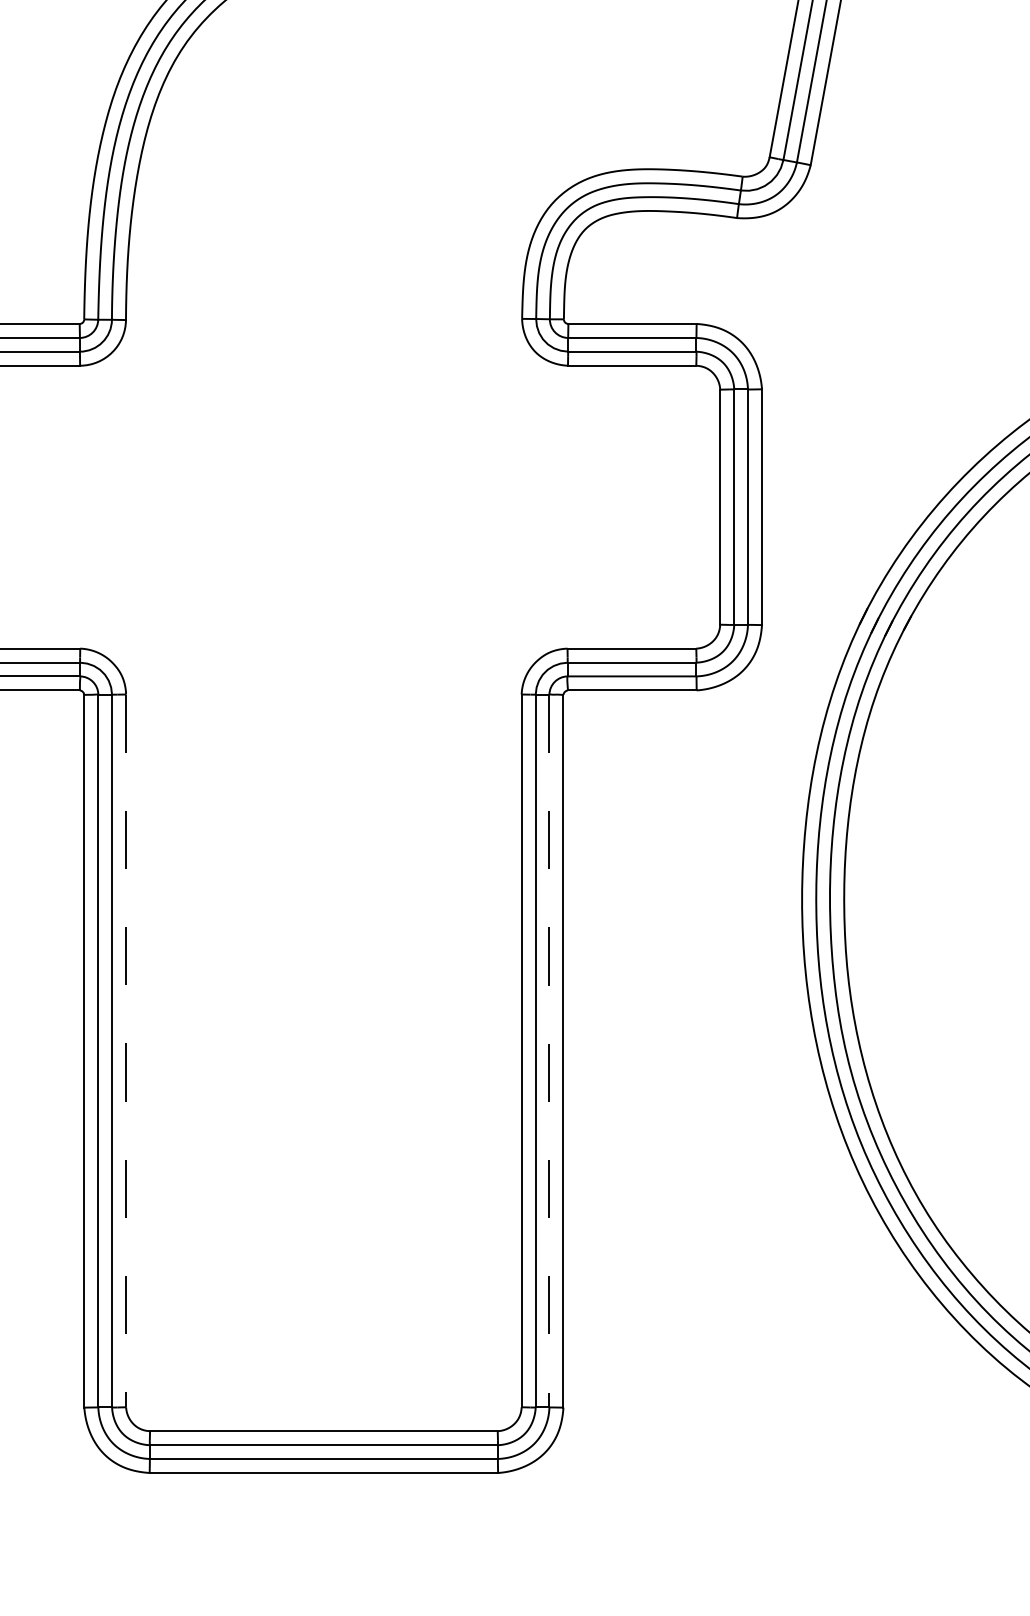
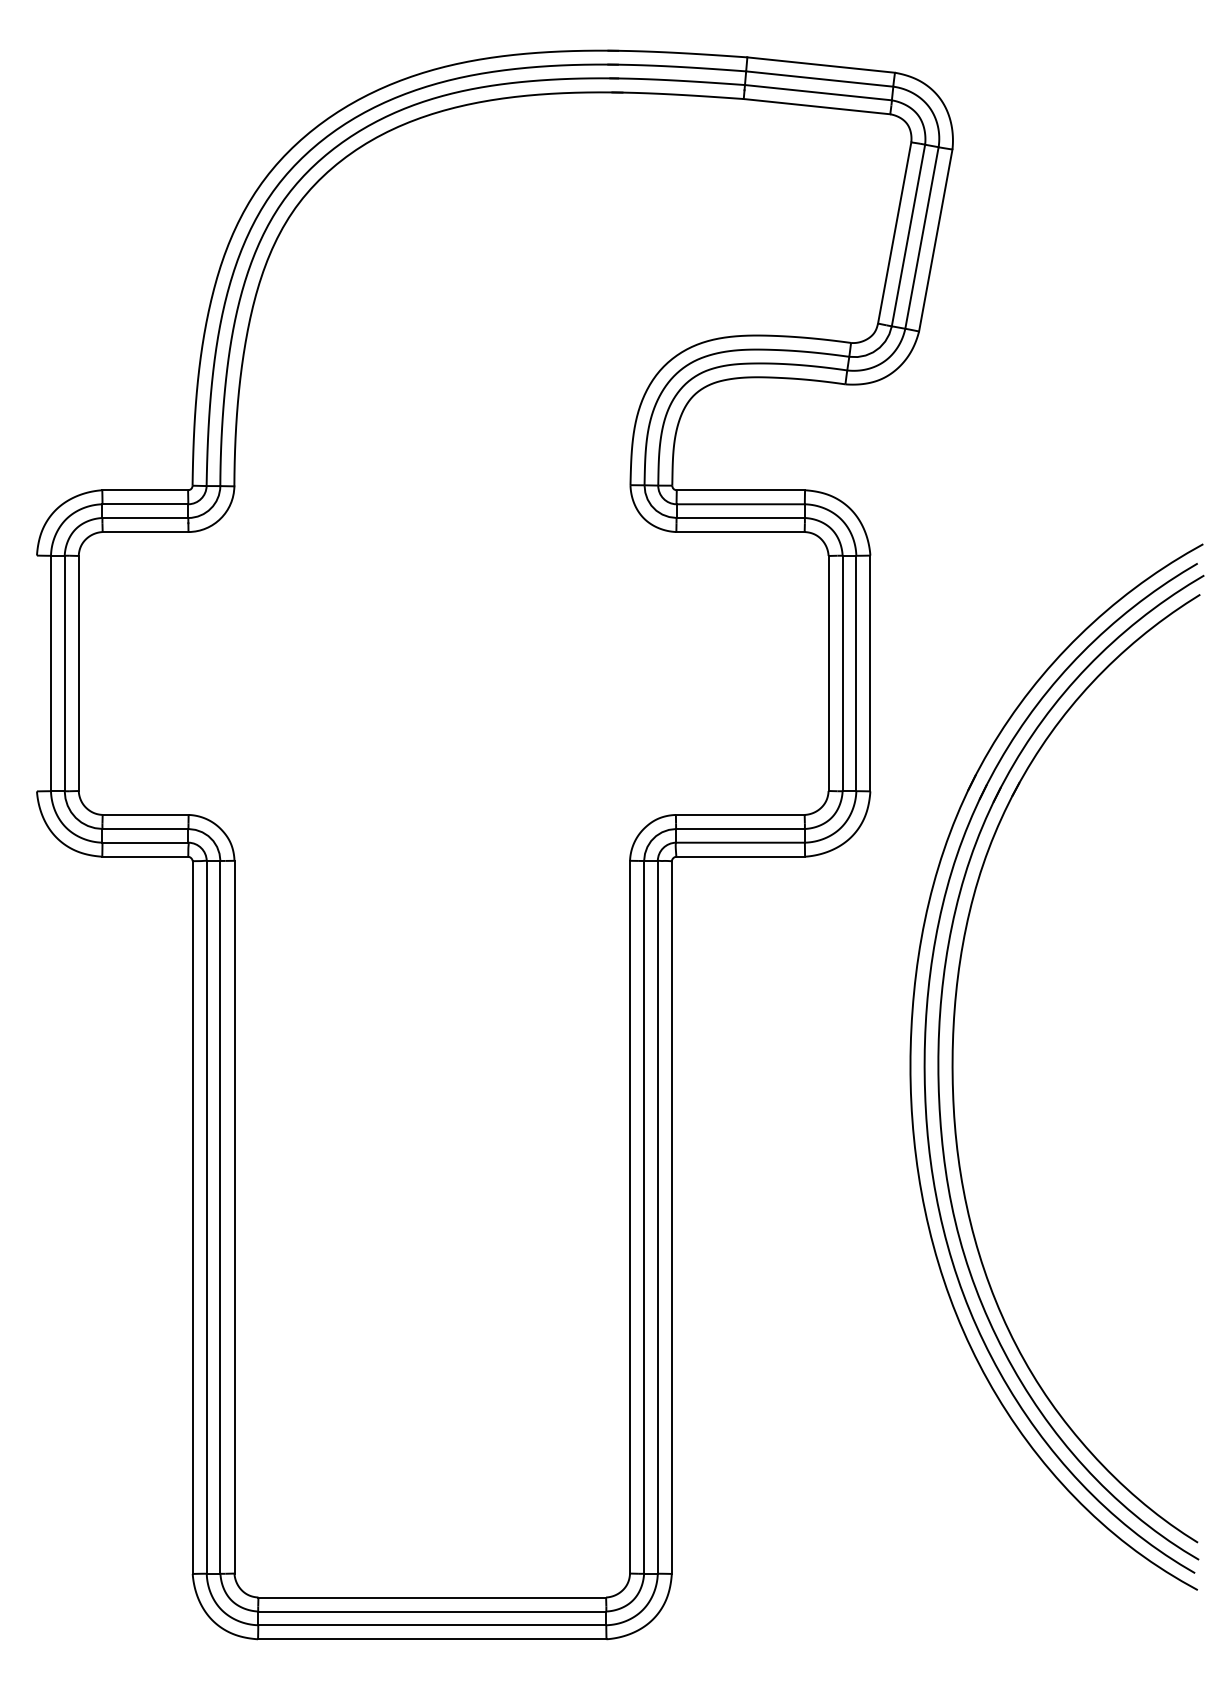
line: (126, 1051) -> (234, 1217), dashed -> solid
line: (549, 1051) -> (657, 1217), dashed -> solid

